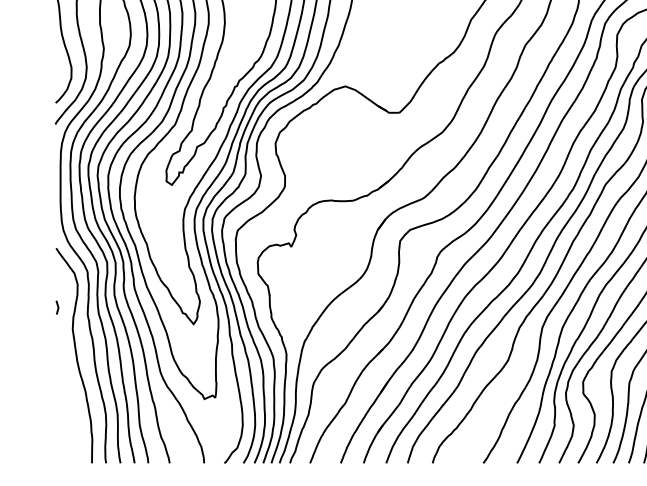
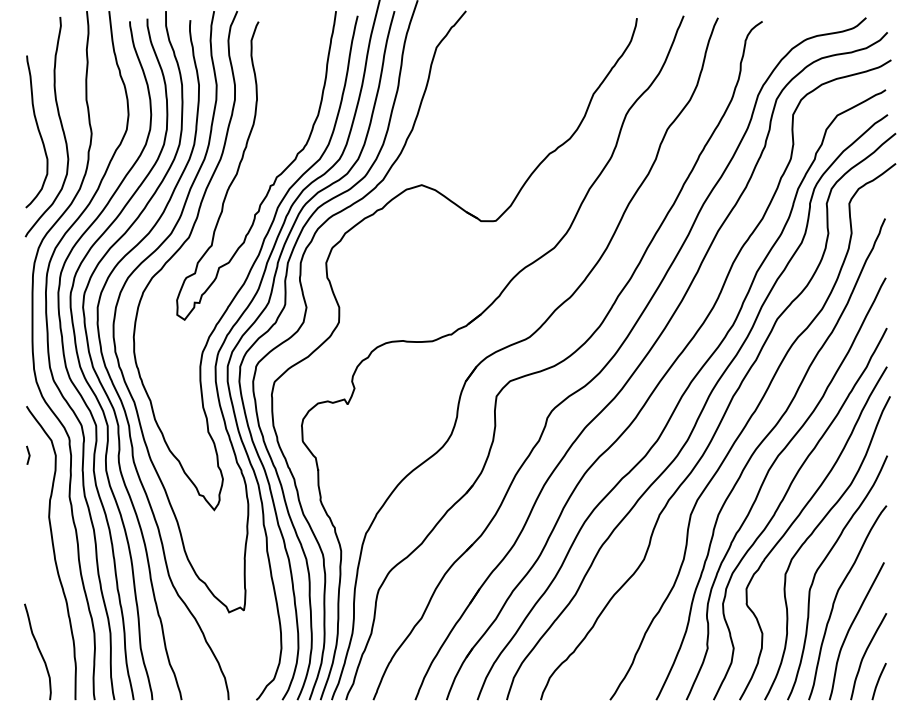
line: (57, 306) -> (28, 454), moved
curve: (64, 427) -> (38, 650), added

